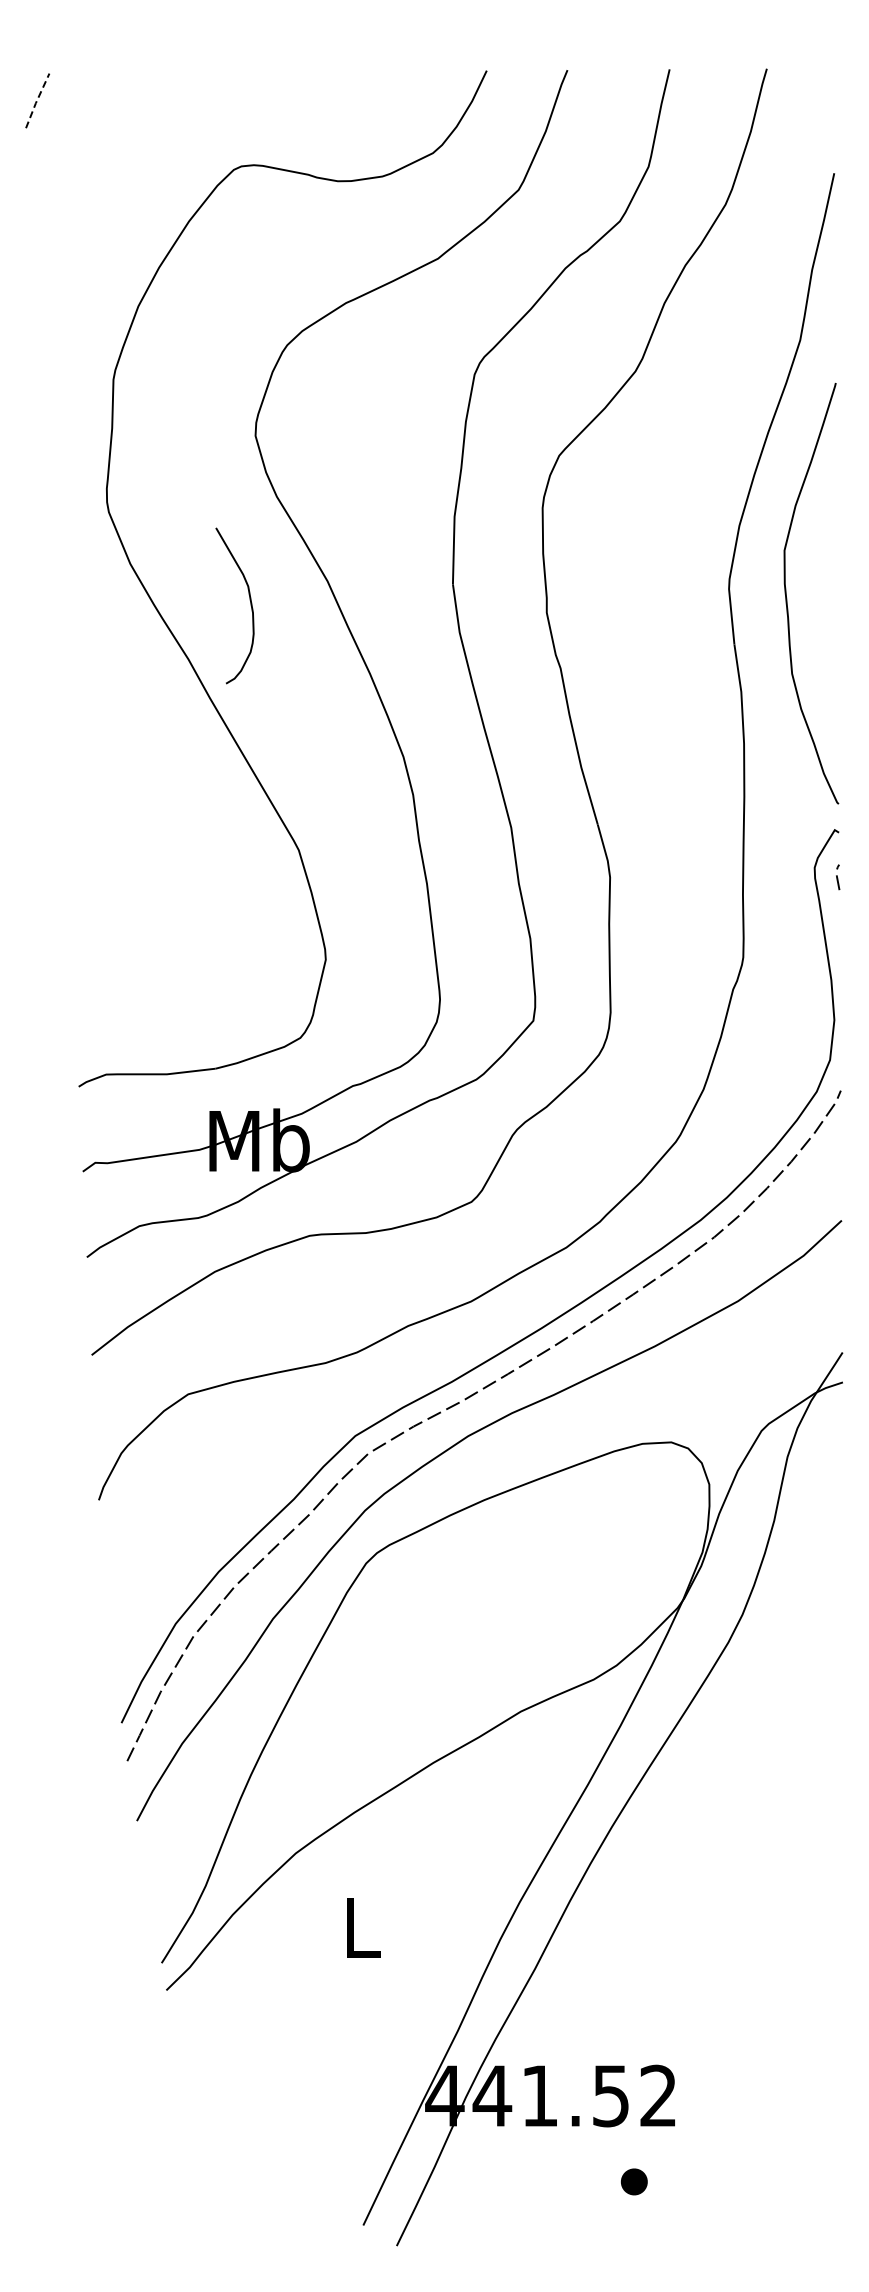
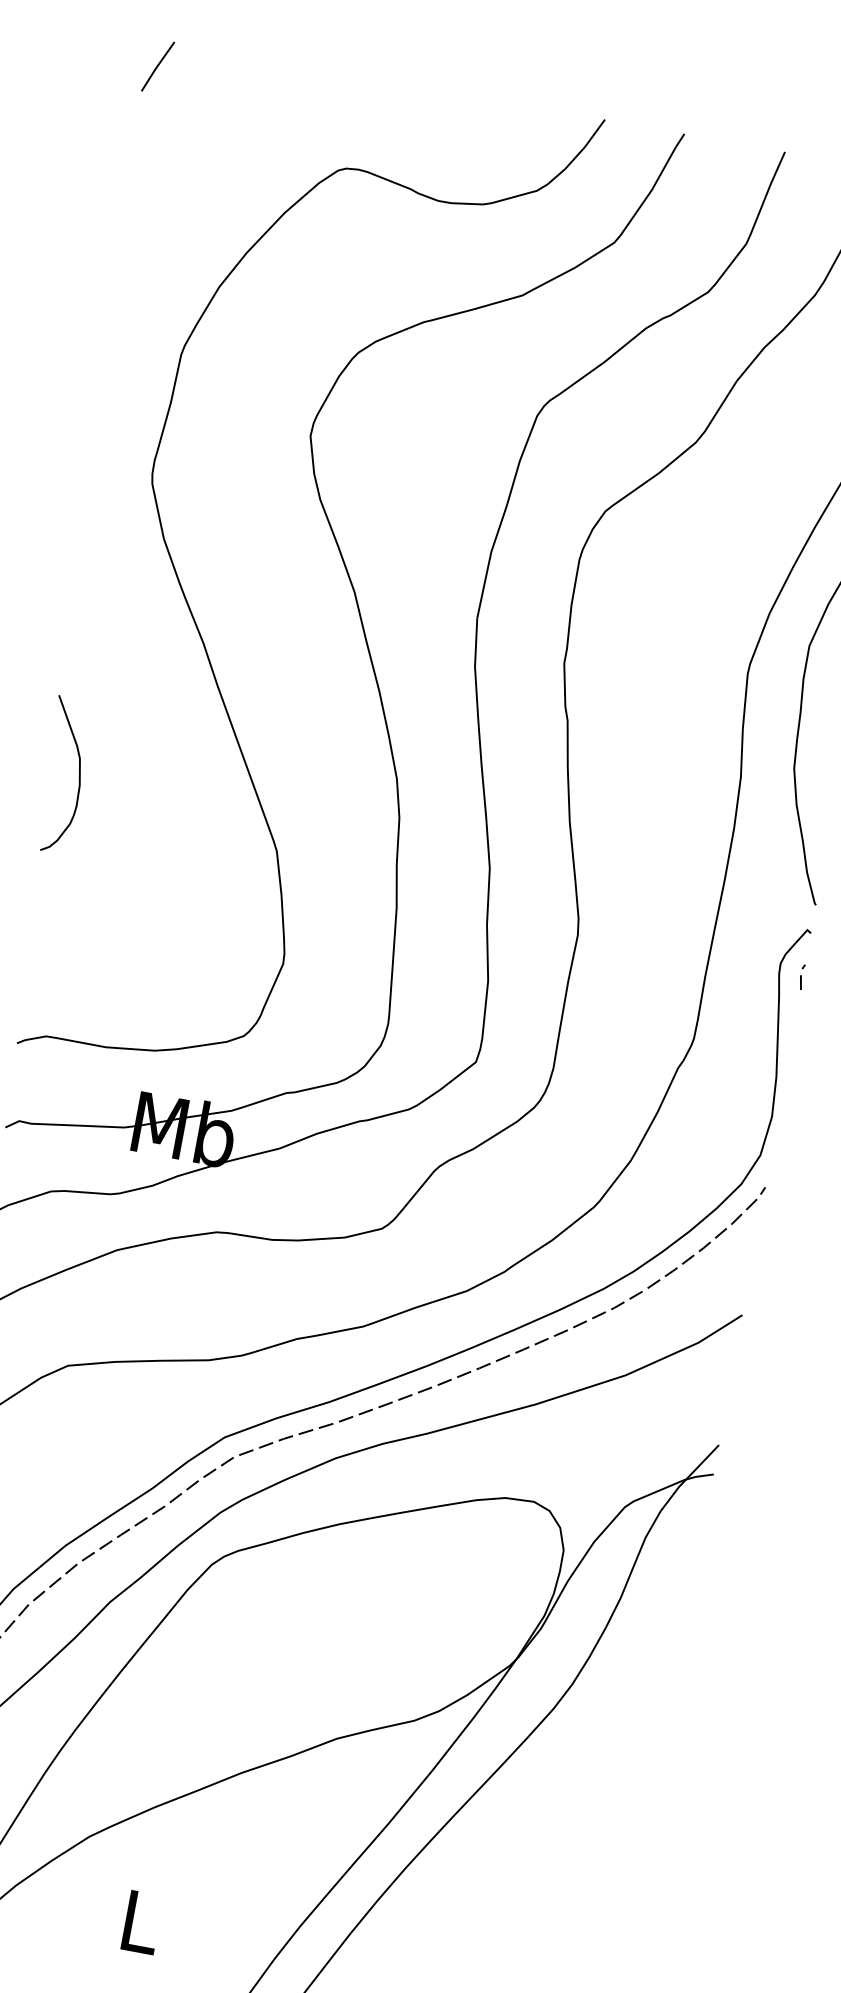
line: (37, 100) -> (157, 66), dashed -> solid
curve: (249, 600) -> (78, 772), moved

